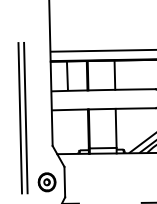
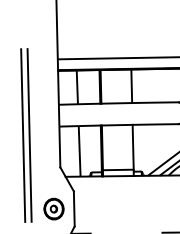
line: (69, 131) -> (79, 150), added

